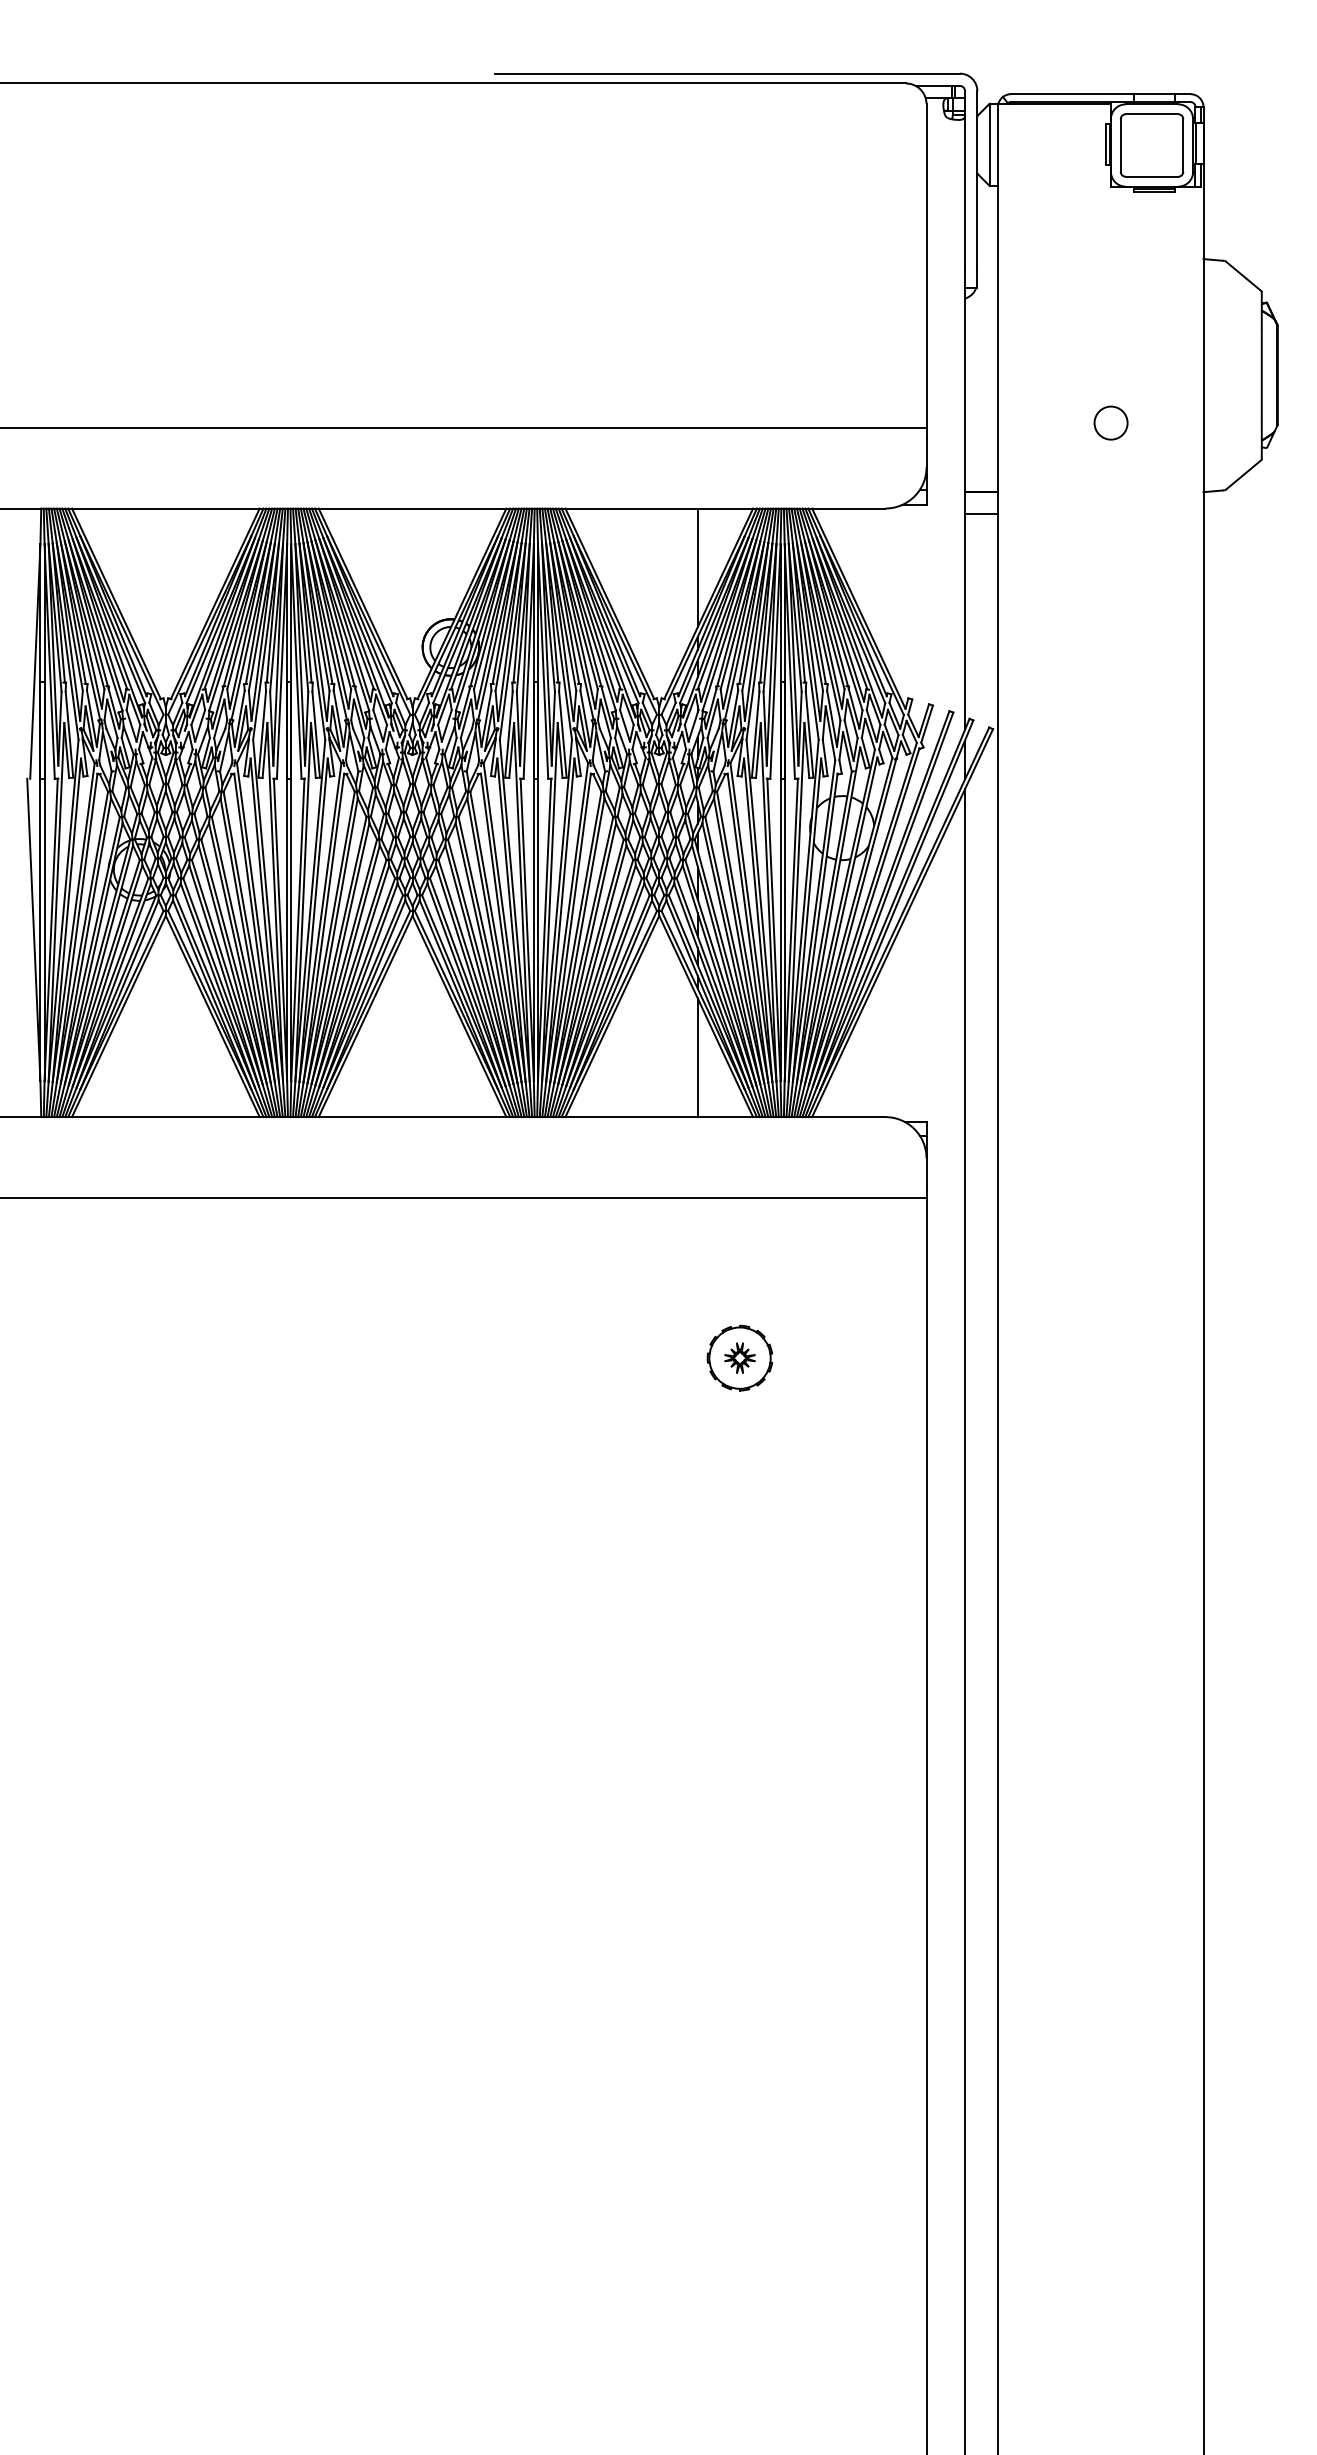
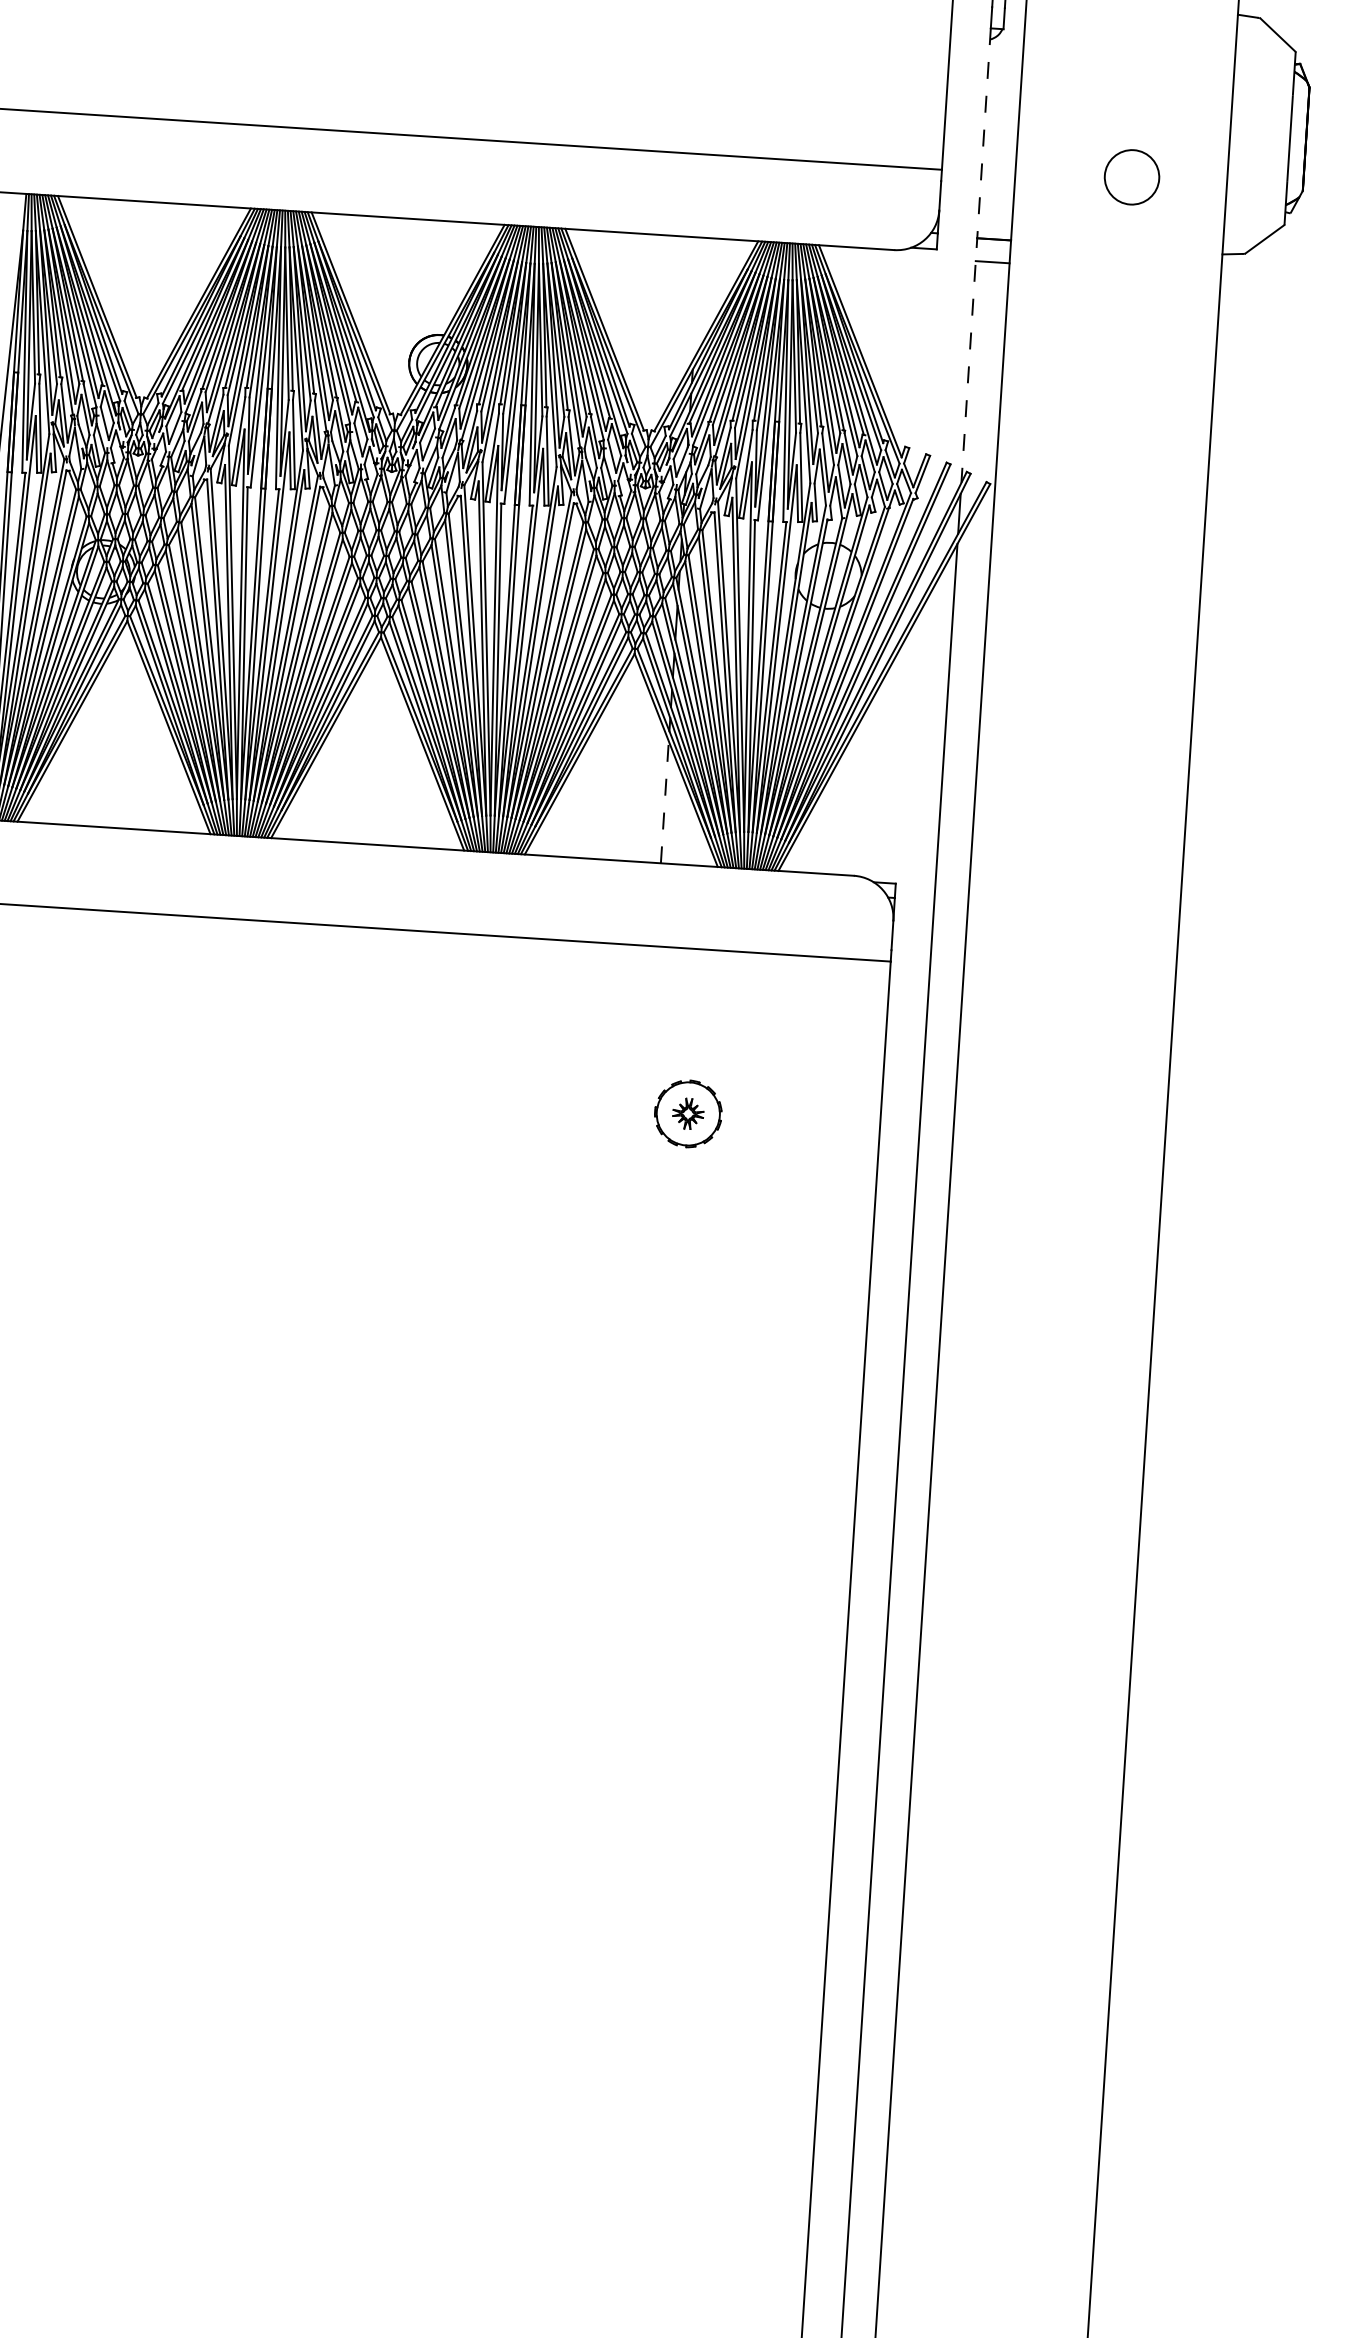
circle: (1110, 422) -> (1131, 176), size x1.6
line: (965, 509) -> (976, 256), solid -> dashed
line: (697, 567) -> (697, 298), removed
line: (697, 1057) -> (664, 802), solid -> dashed

